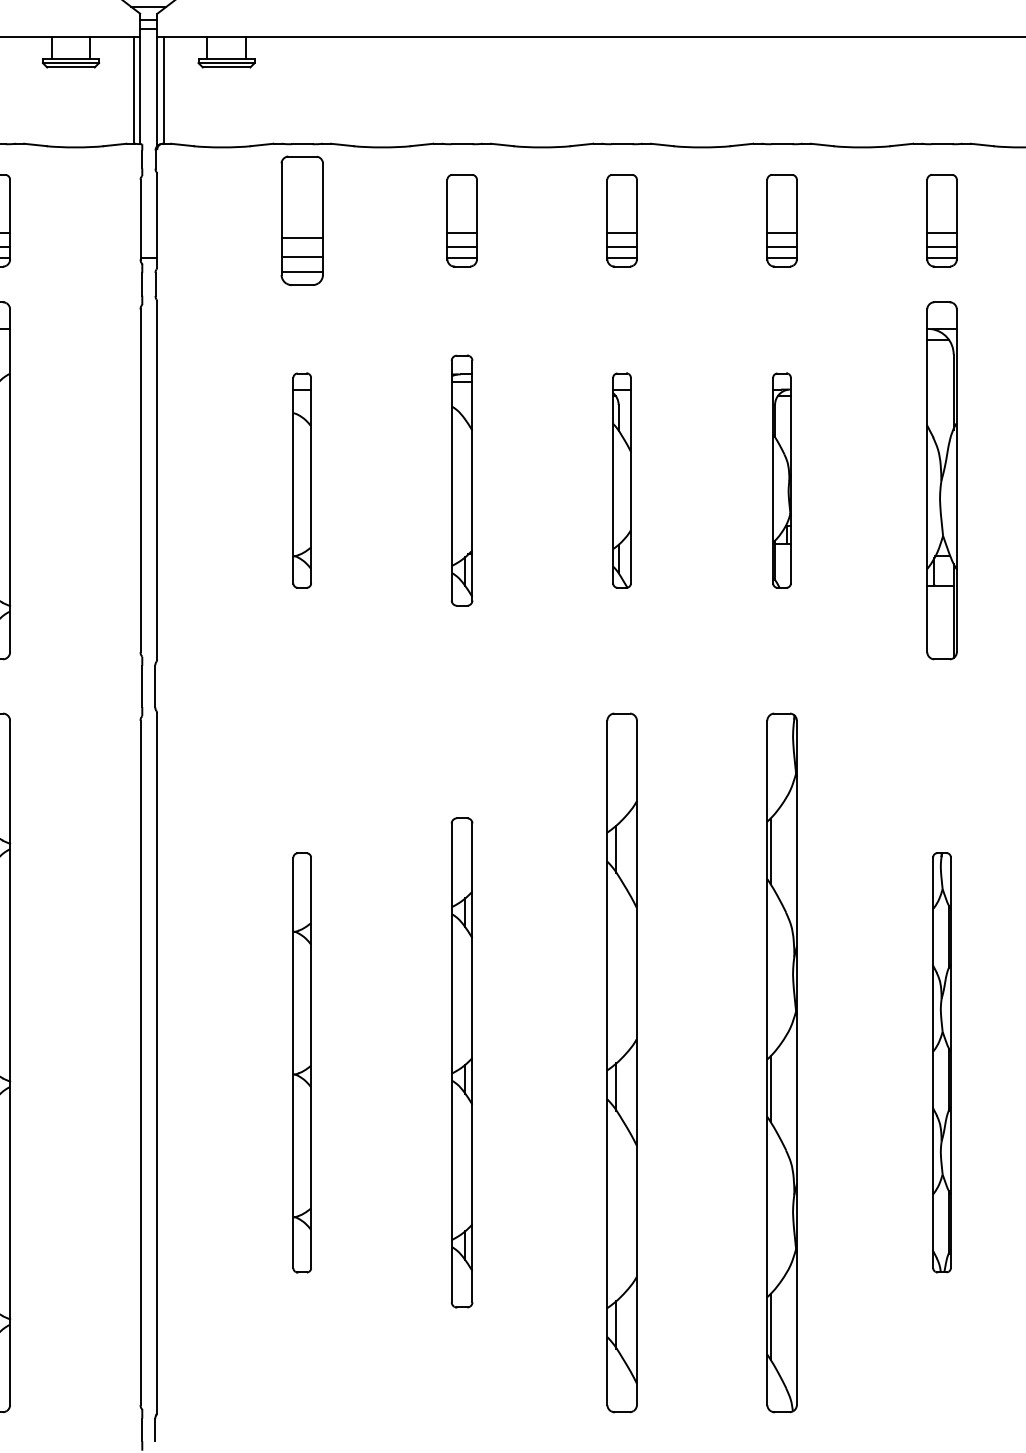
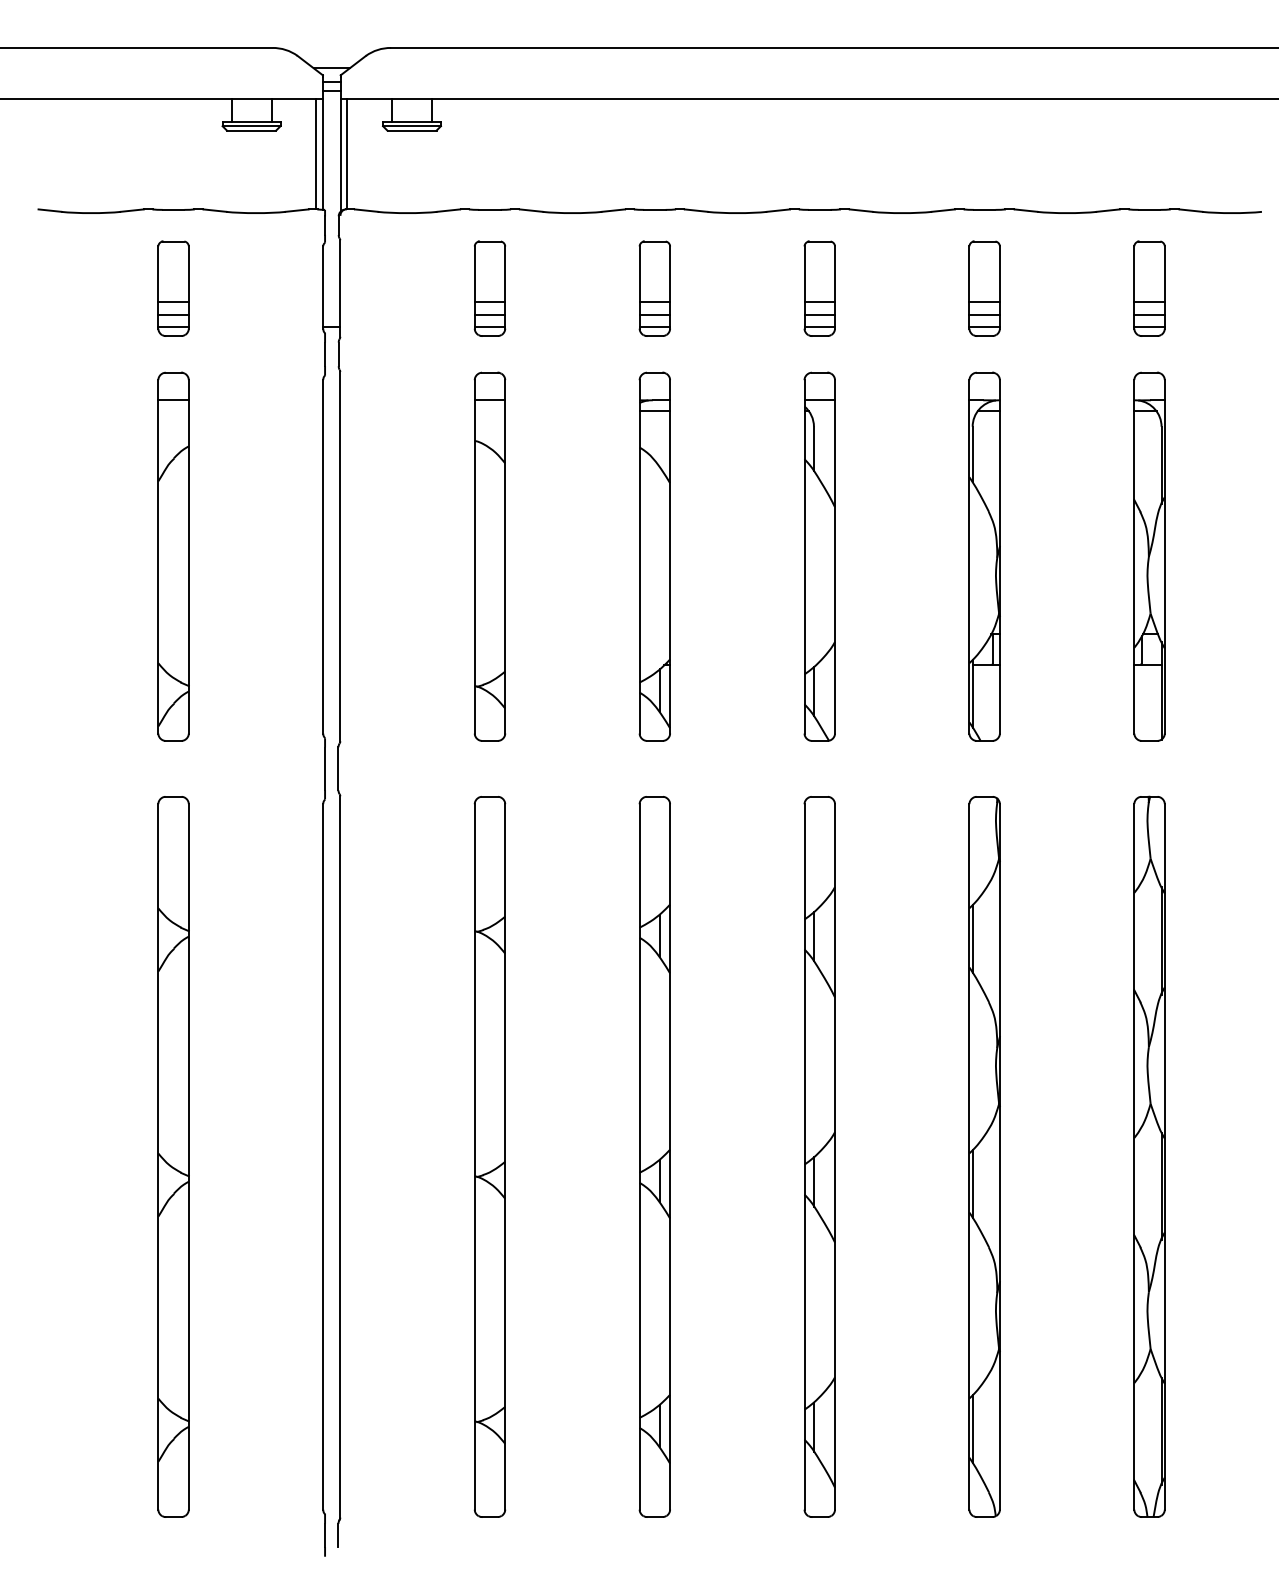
part: (301, 220) -> (489, 288), size x0.71
part: (301, 480) -> (489, 556), size x1.67
part: (461, 480) -> (654, 556), size x1.43
part: (621, 480) -> (819, 556), size x1.67
part: (781, 480) -> (984, 556), size x1.67
part: (301, 1062) -> (489, 1156), size x1.67
part: (461, 1062) -> (654, 1156), size x1.43
part: (941, 1062) -> (1149, 1156), size x1.67

